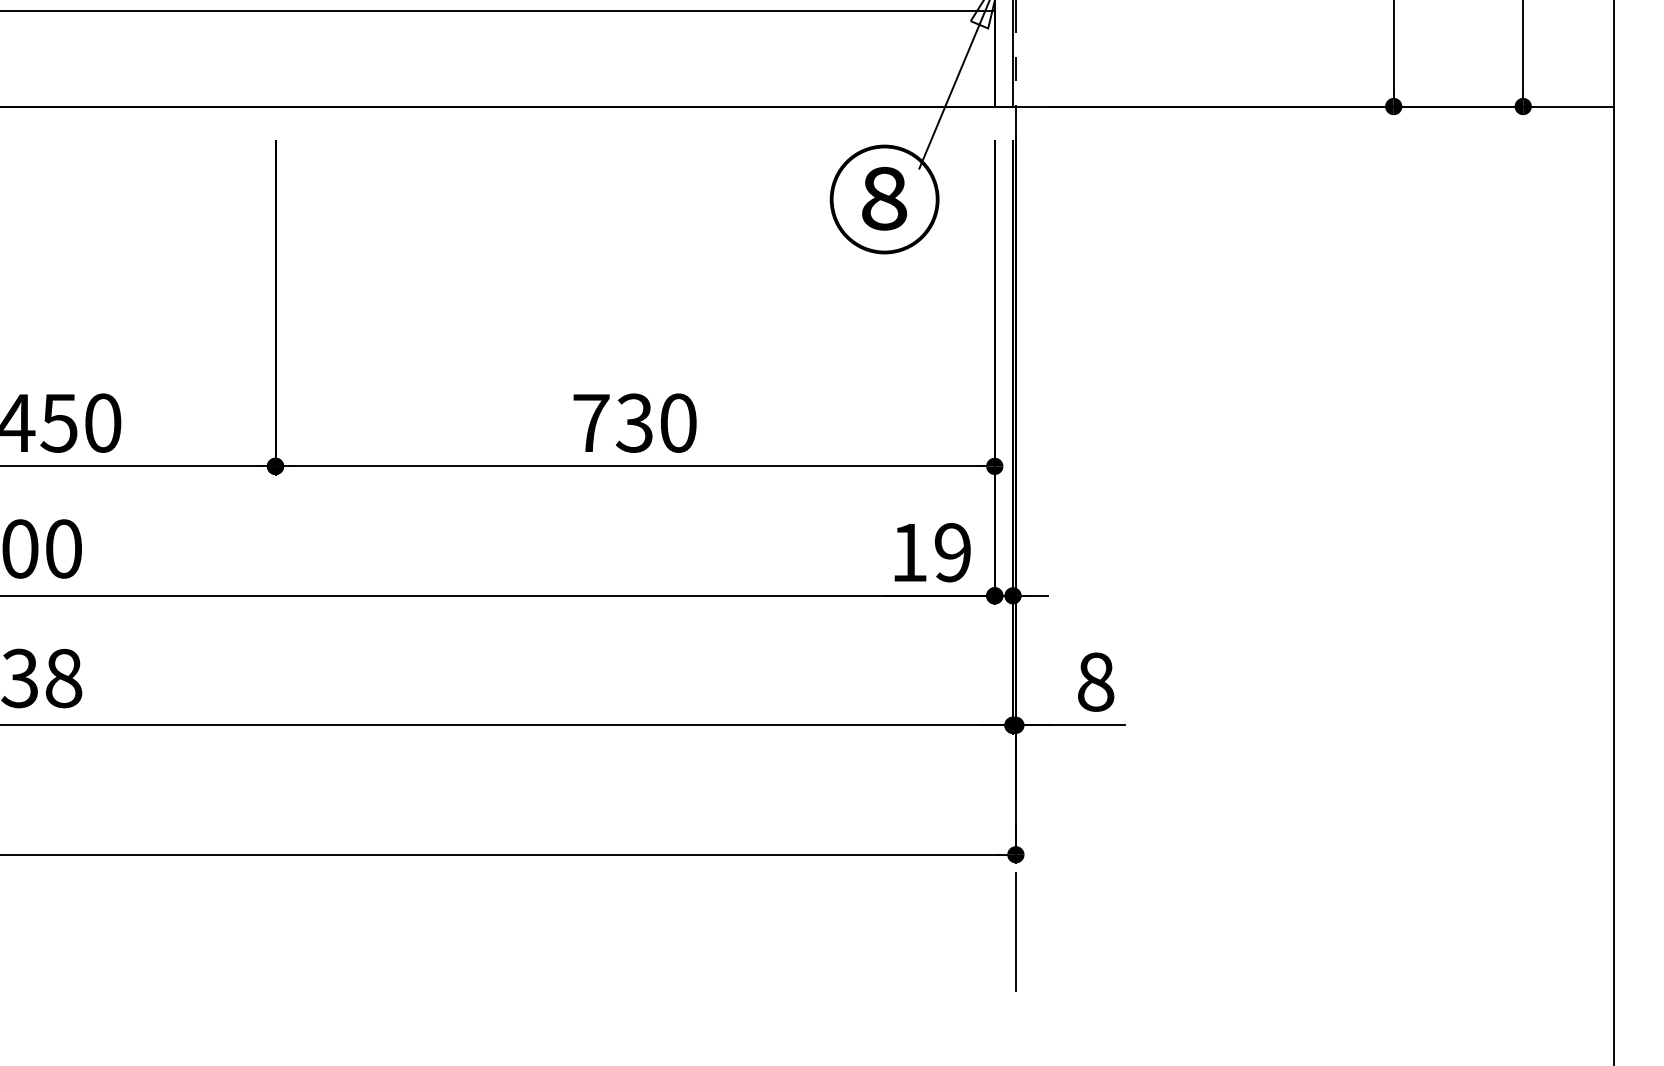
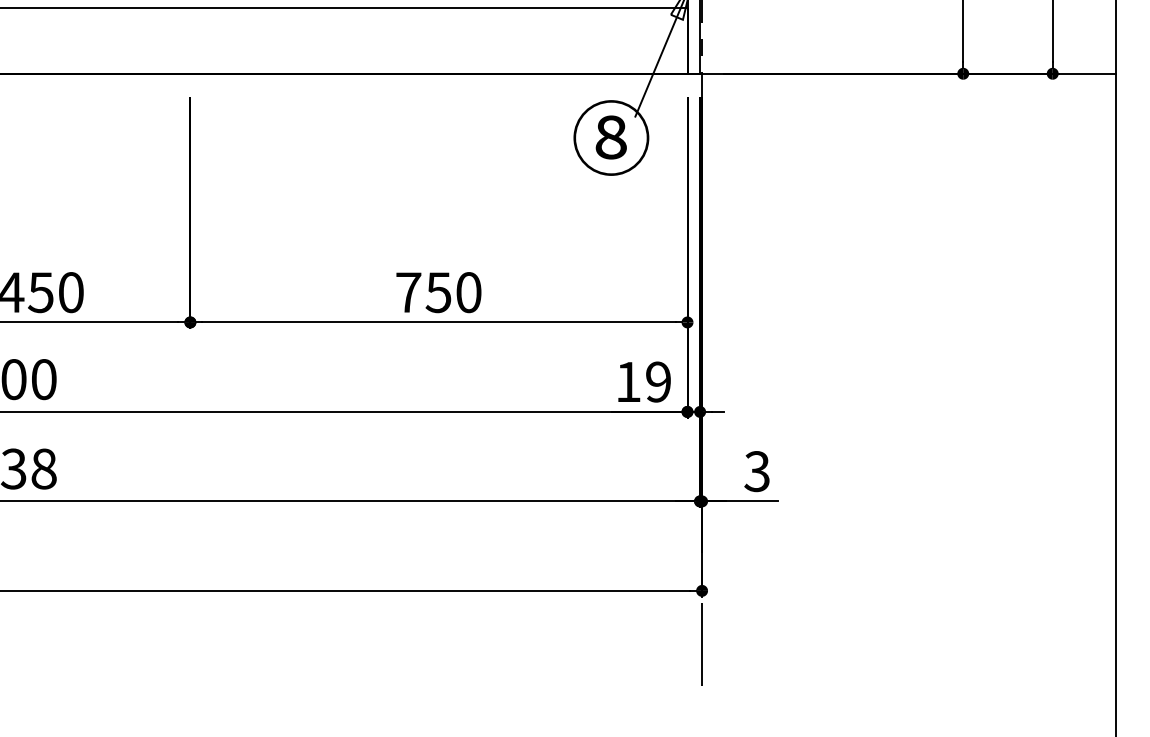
text: (634, 423) -> (438, 292), 730 -> 750
text: (1096, 682) -> (757, 471), 8 -> 3

